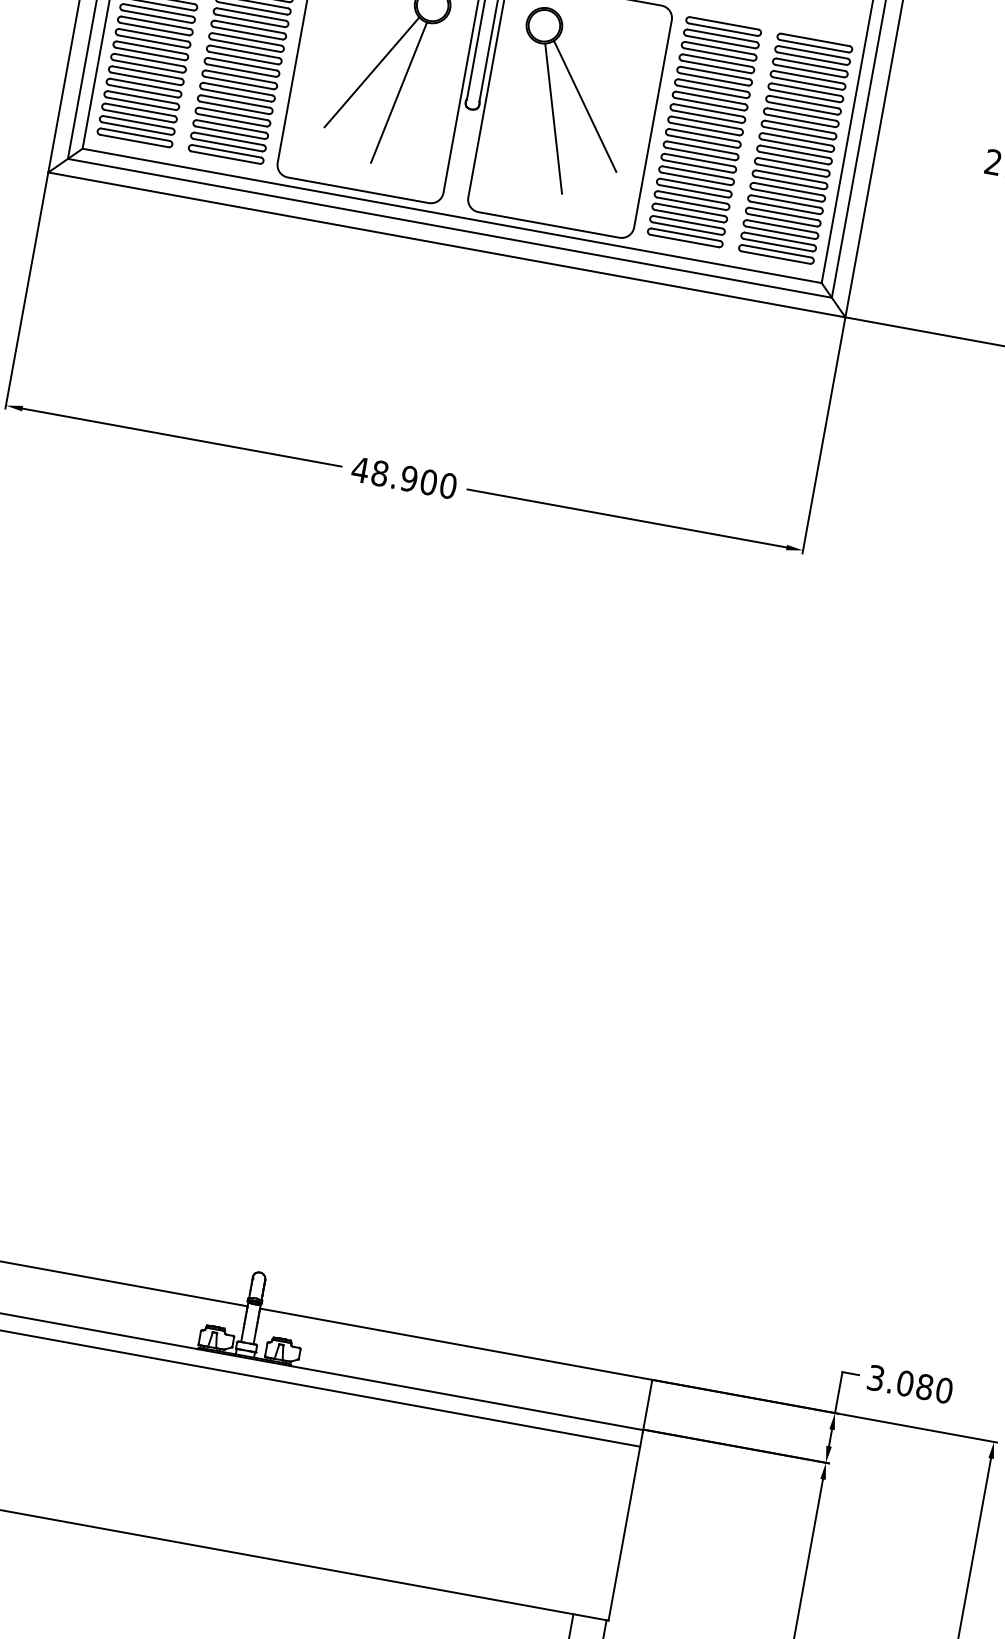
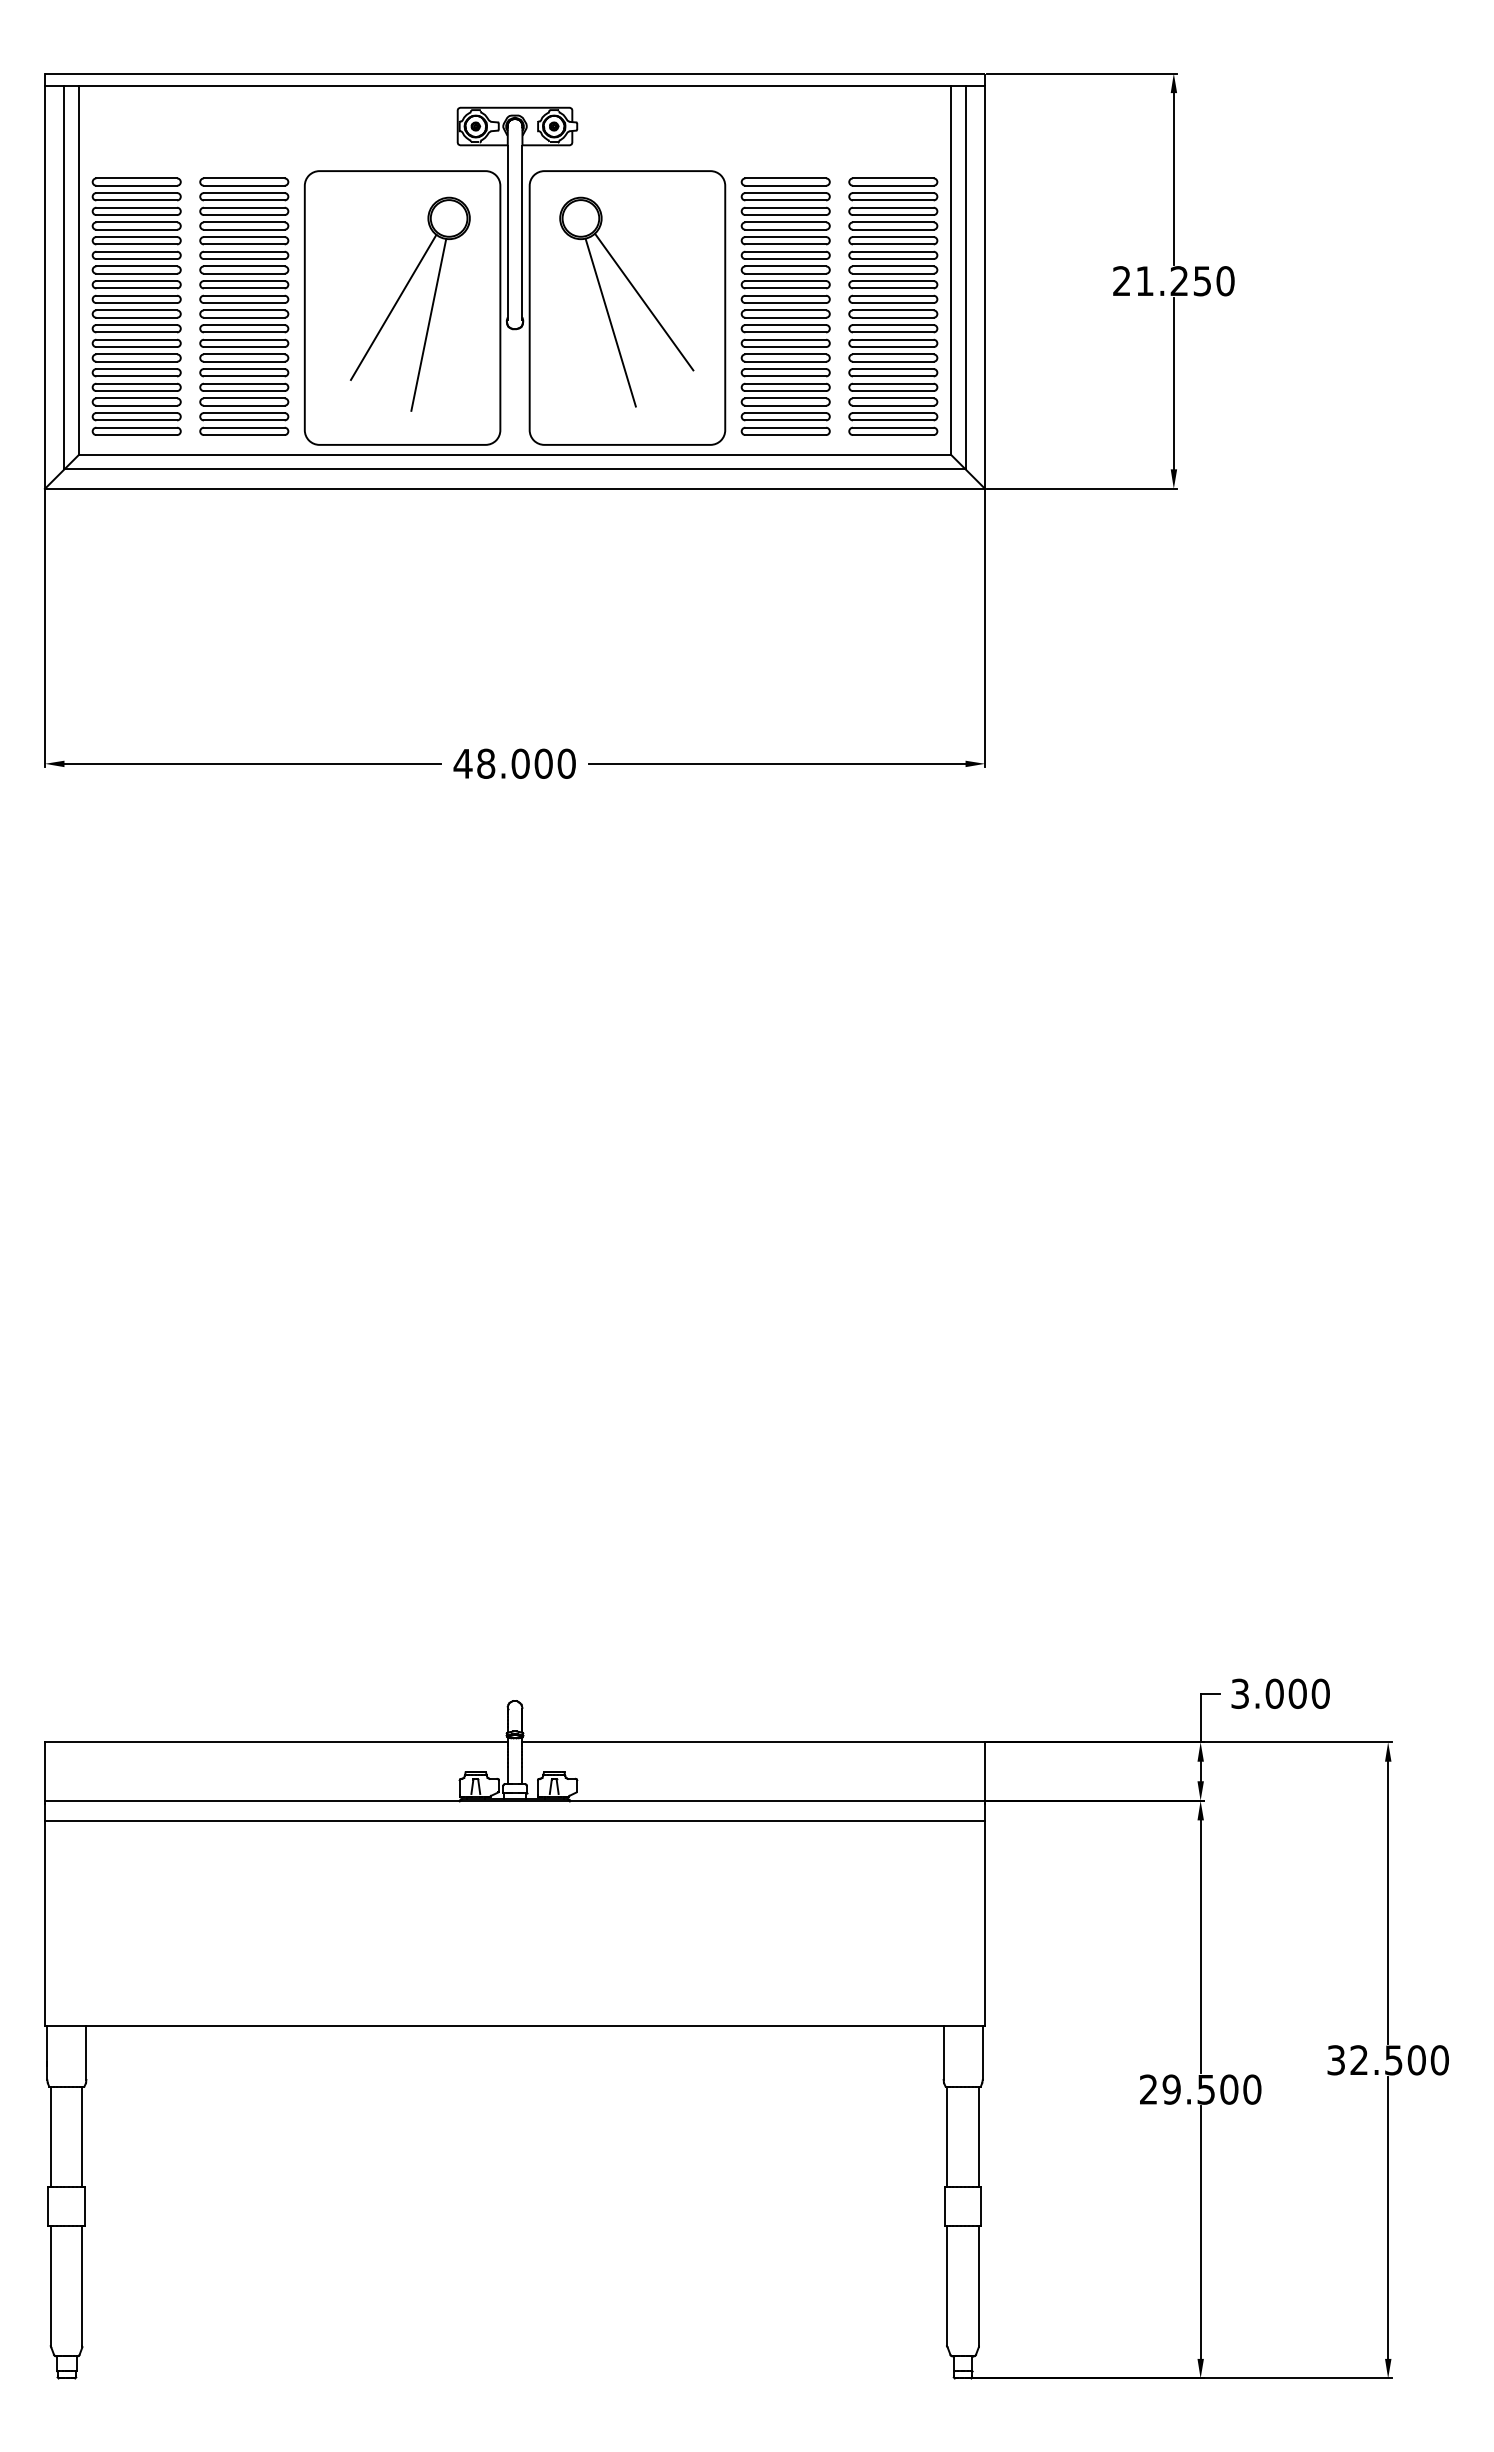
text: (409, 478) -> (520, 763), 48.900 -> 48.000
text: (924, 1386) -> (1297, 1693), 3.080 -> 3.000

